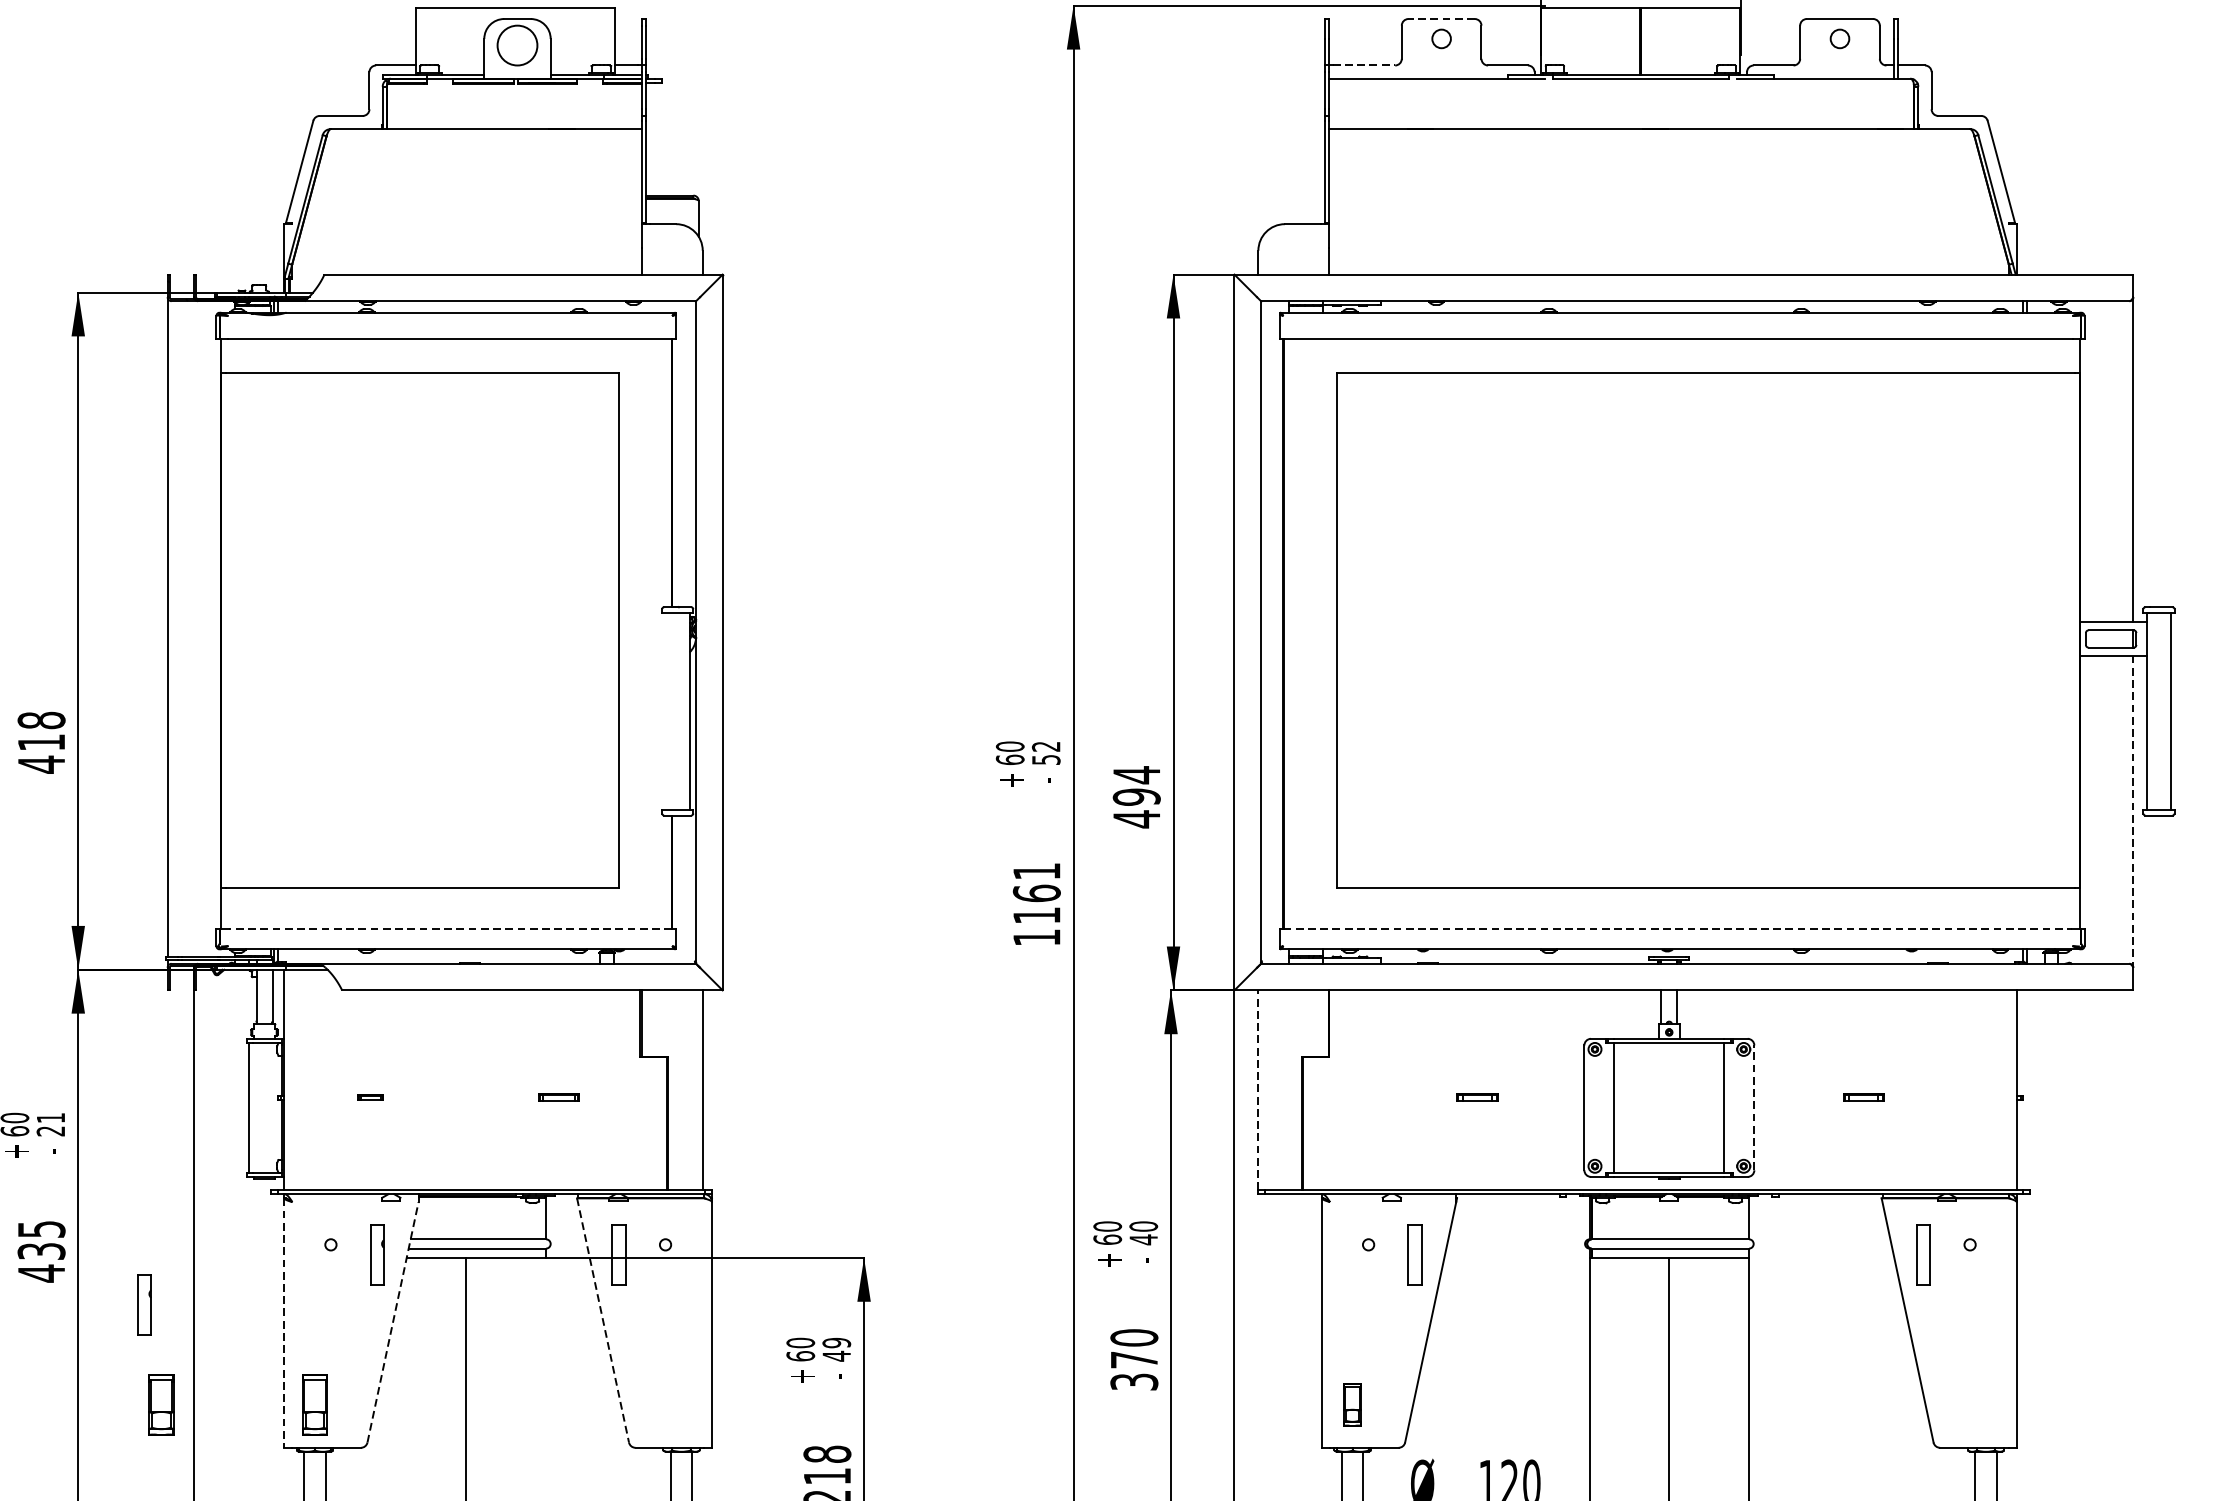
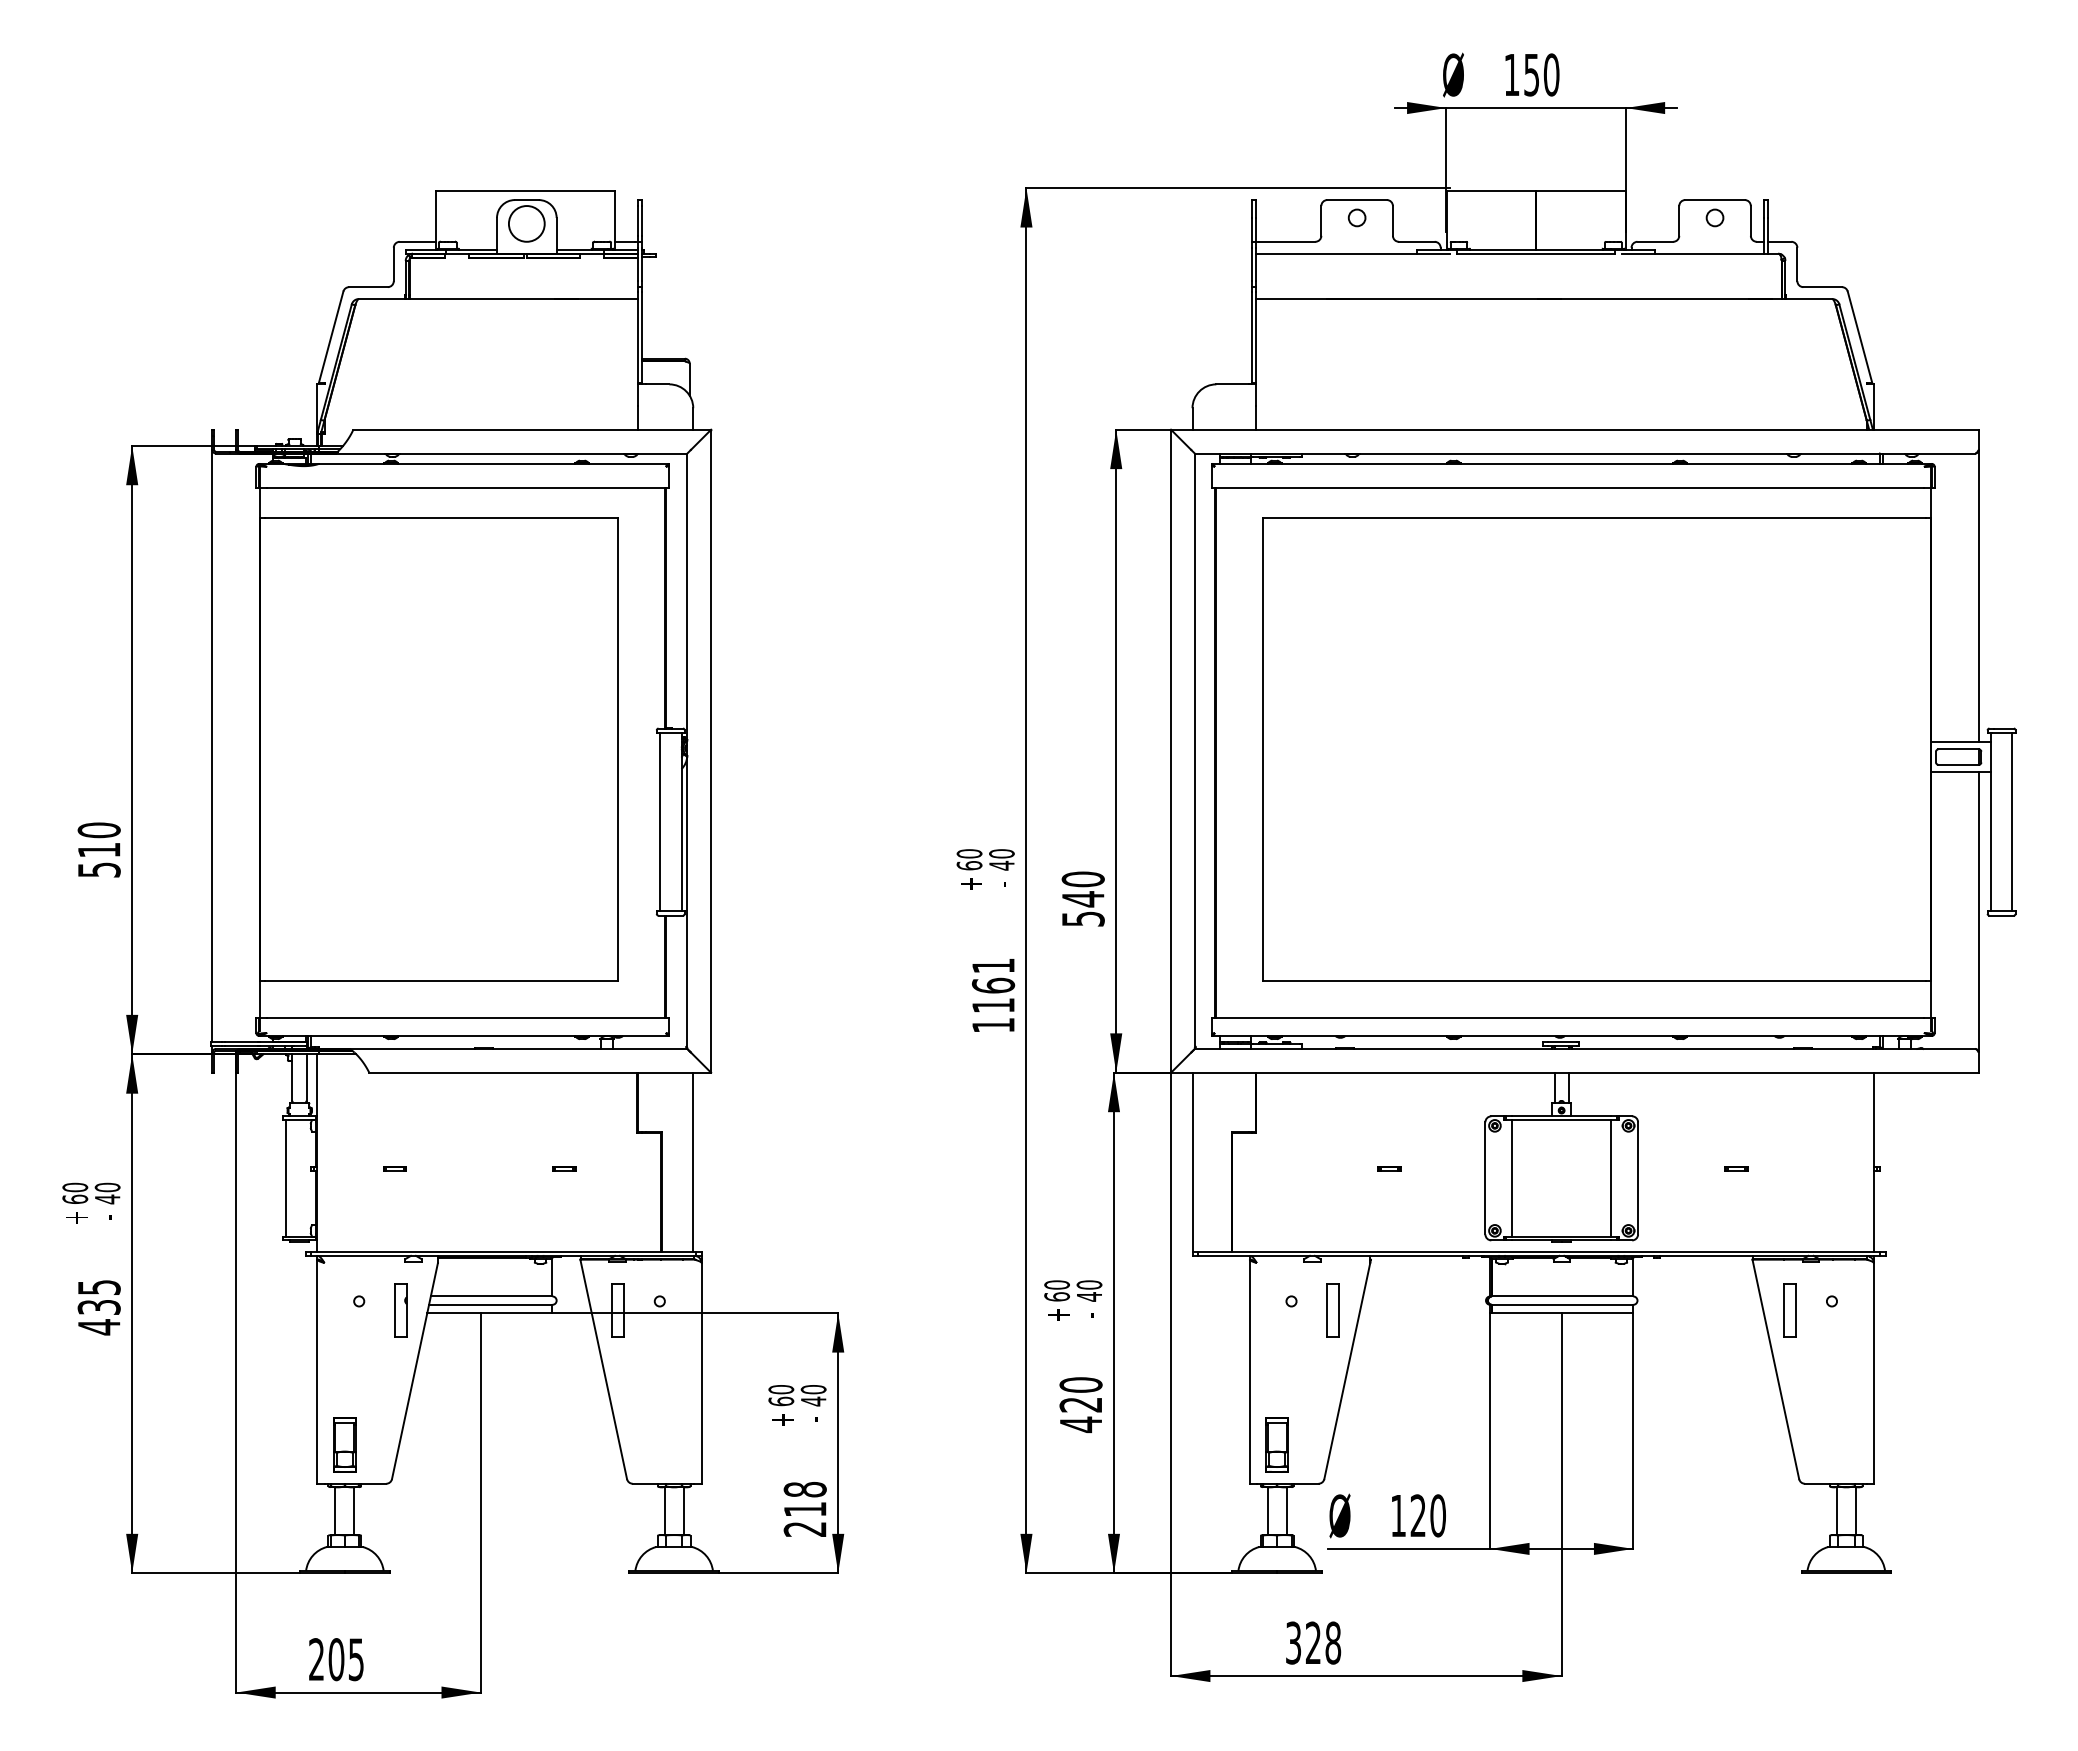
line: (1442, 19) -> (1357, 200), dashed -> solid
line: (1364, 65) -> (1287, 241), dashed -> solid
line: (666, 710) -> (660, 821), added
text: (41, 742) -> (99, 850), 418 -> 510
text: (1045, 752) -> (1001, 859), 52 -> 40
text: (1135, 797) -> (1082, 899), 494 -> 540
line: (2133, 811) -> (1978, 912), dashed -> solid
line: (449, 929) -> (465, 1018), dashed -> solid
line: (1677, 929) -> (1569, 1018), dashed -> solid
line: (1258, 1090) -> (1192, 1162), dashed -> solid
part: (559, 1096) -> (564, 1168), size x0.62
part: (1477, 1096) -> (1389, 1168), size x0.62
part: (1863, 1096) -> (1736, 1168), size x0.62
line: (1754, 1106) -> (1638, 1177), dashed -> solid
text: (50, 1124) -> (107, 1193), 21 -> 40
part: (144, 1305) -> (191, 1355), removed
line: (602, 1320) -> (603, 1369), dashed -> solid
line: (393, 1321) -> (415, 1370), dashed -> solid
line: (284, 1323) -> (317, 1372), dashed -> solid
text: (836, 1342) -> (813, 1389), 49 -> 40
text: (1133, 1371) -> (1080, 1415), 370 -> 420
part: (160, 1404) -> (206, 1444), removed
part: (1351, 1404) -> (1276, 1444), size x1.43

